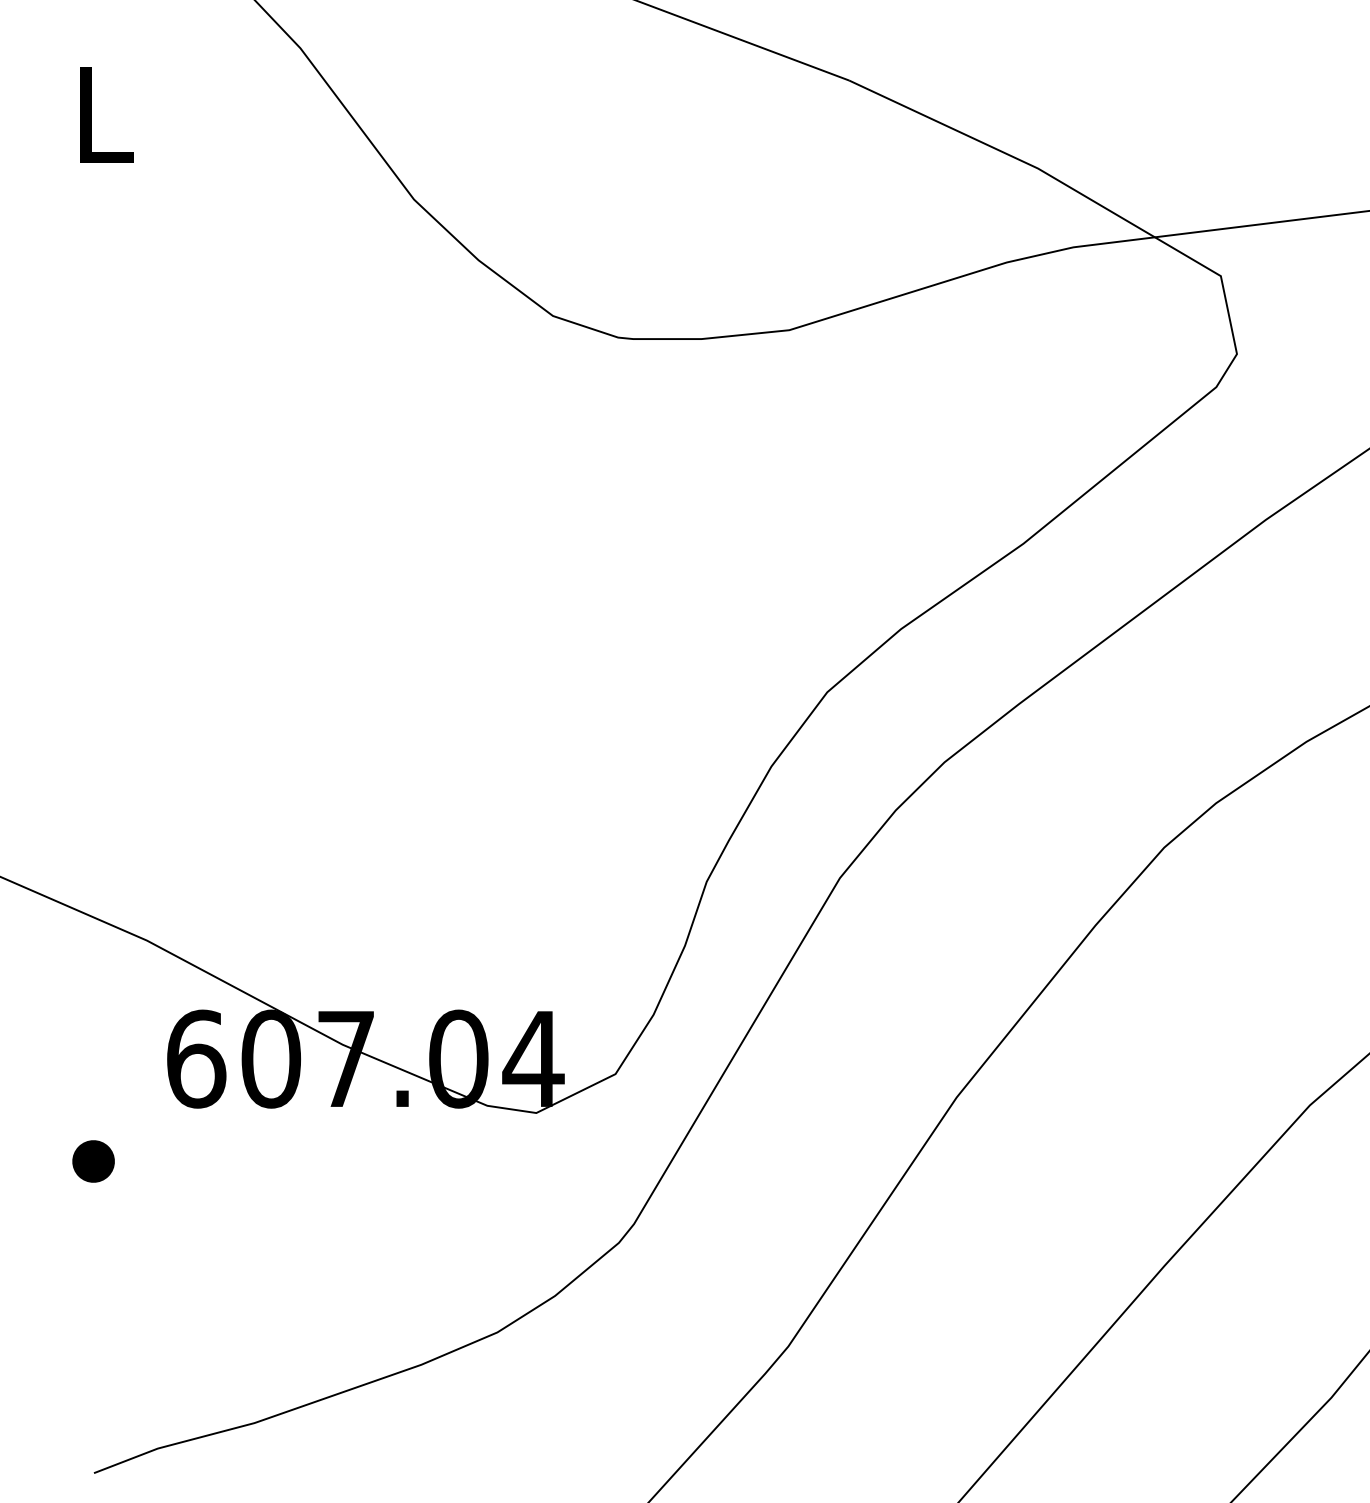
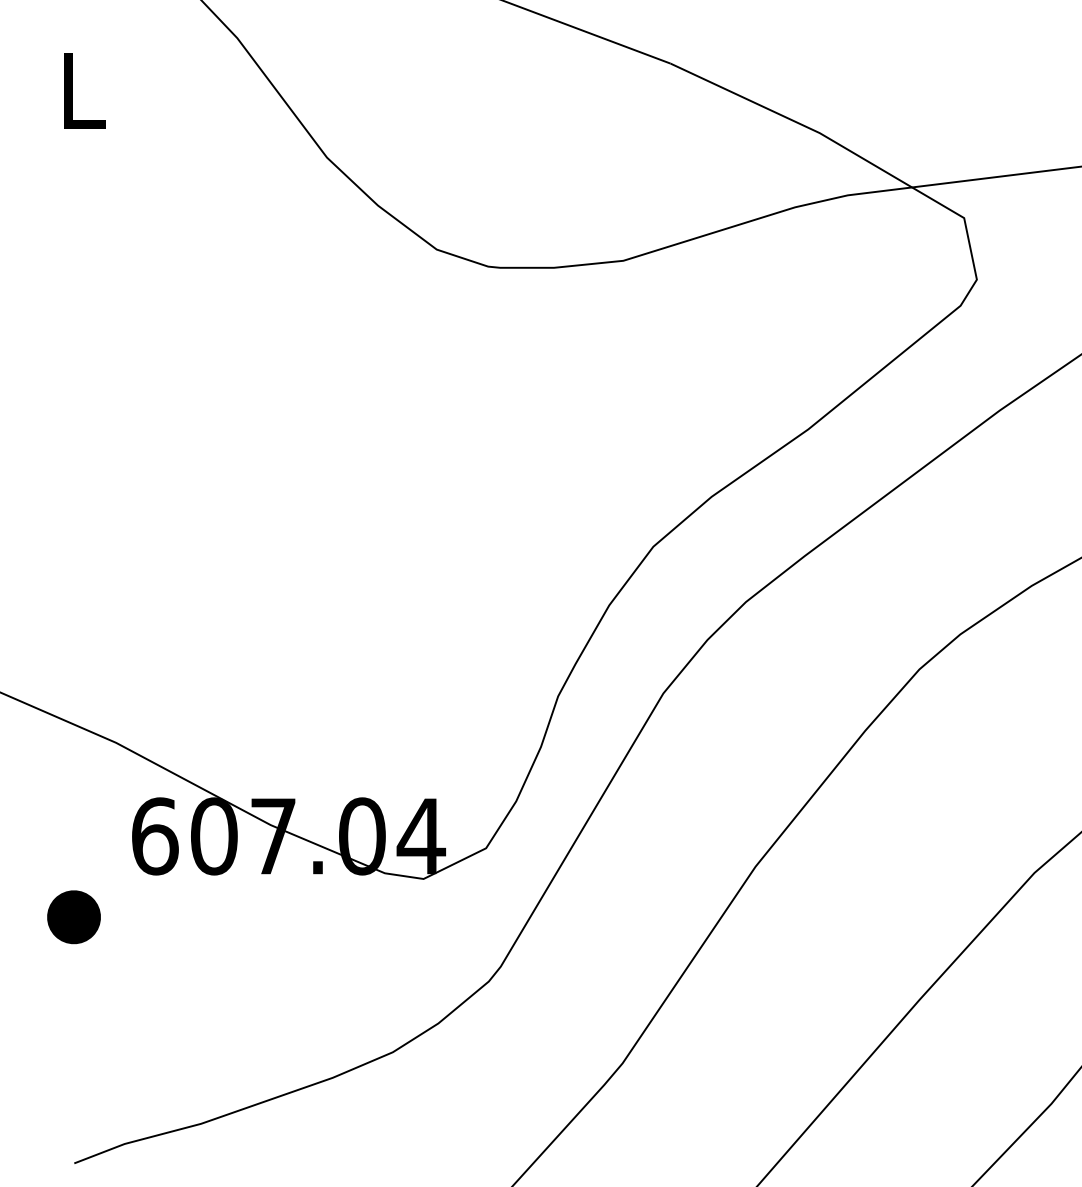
part: (93, 1161) -> (73, 917), size x1.6

